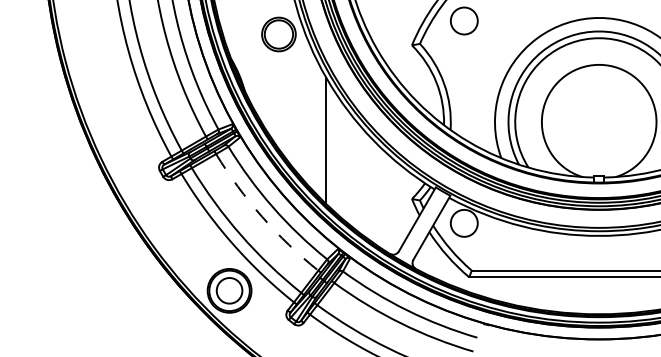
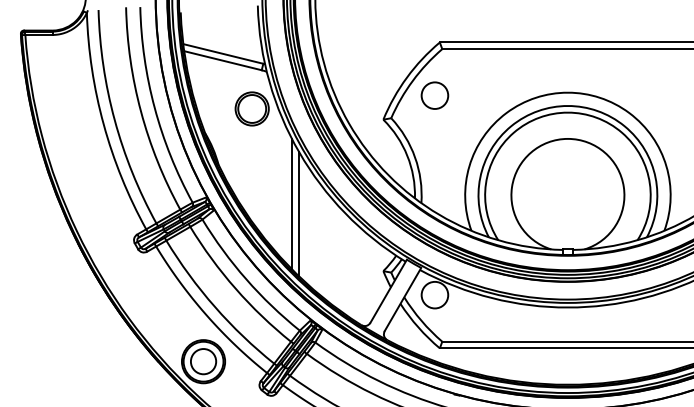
line: (319, 131) -> (292, 204), added
arc: (261, 216) -> (235, 288), dashed -> solid

